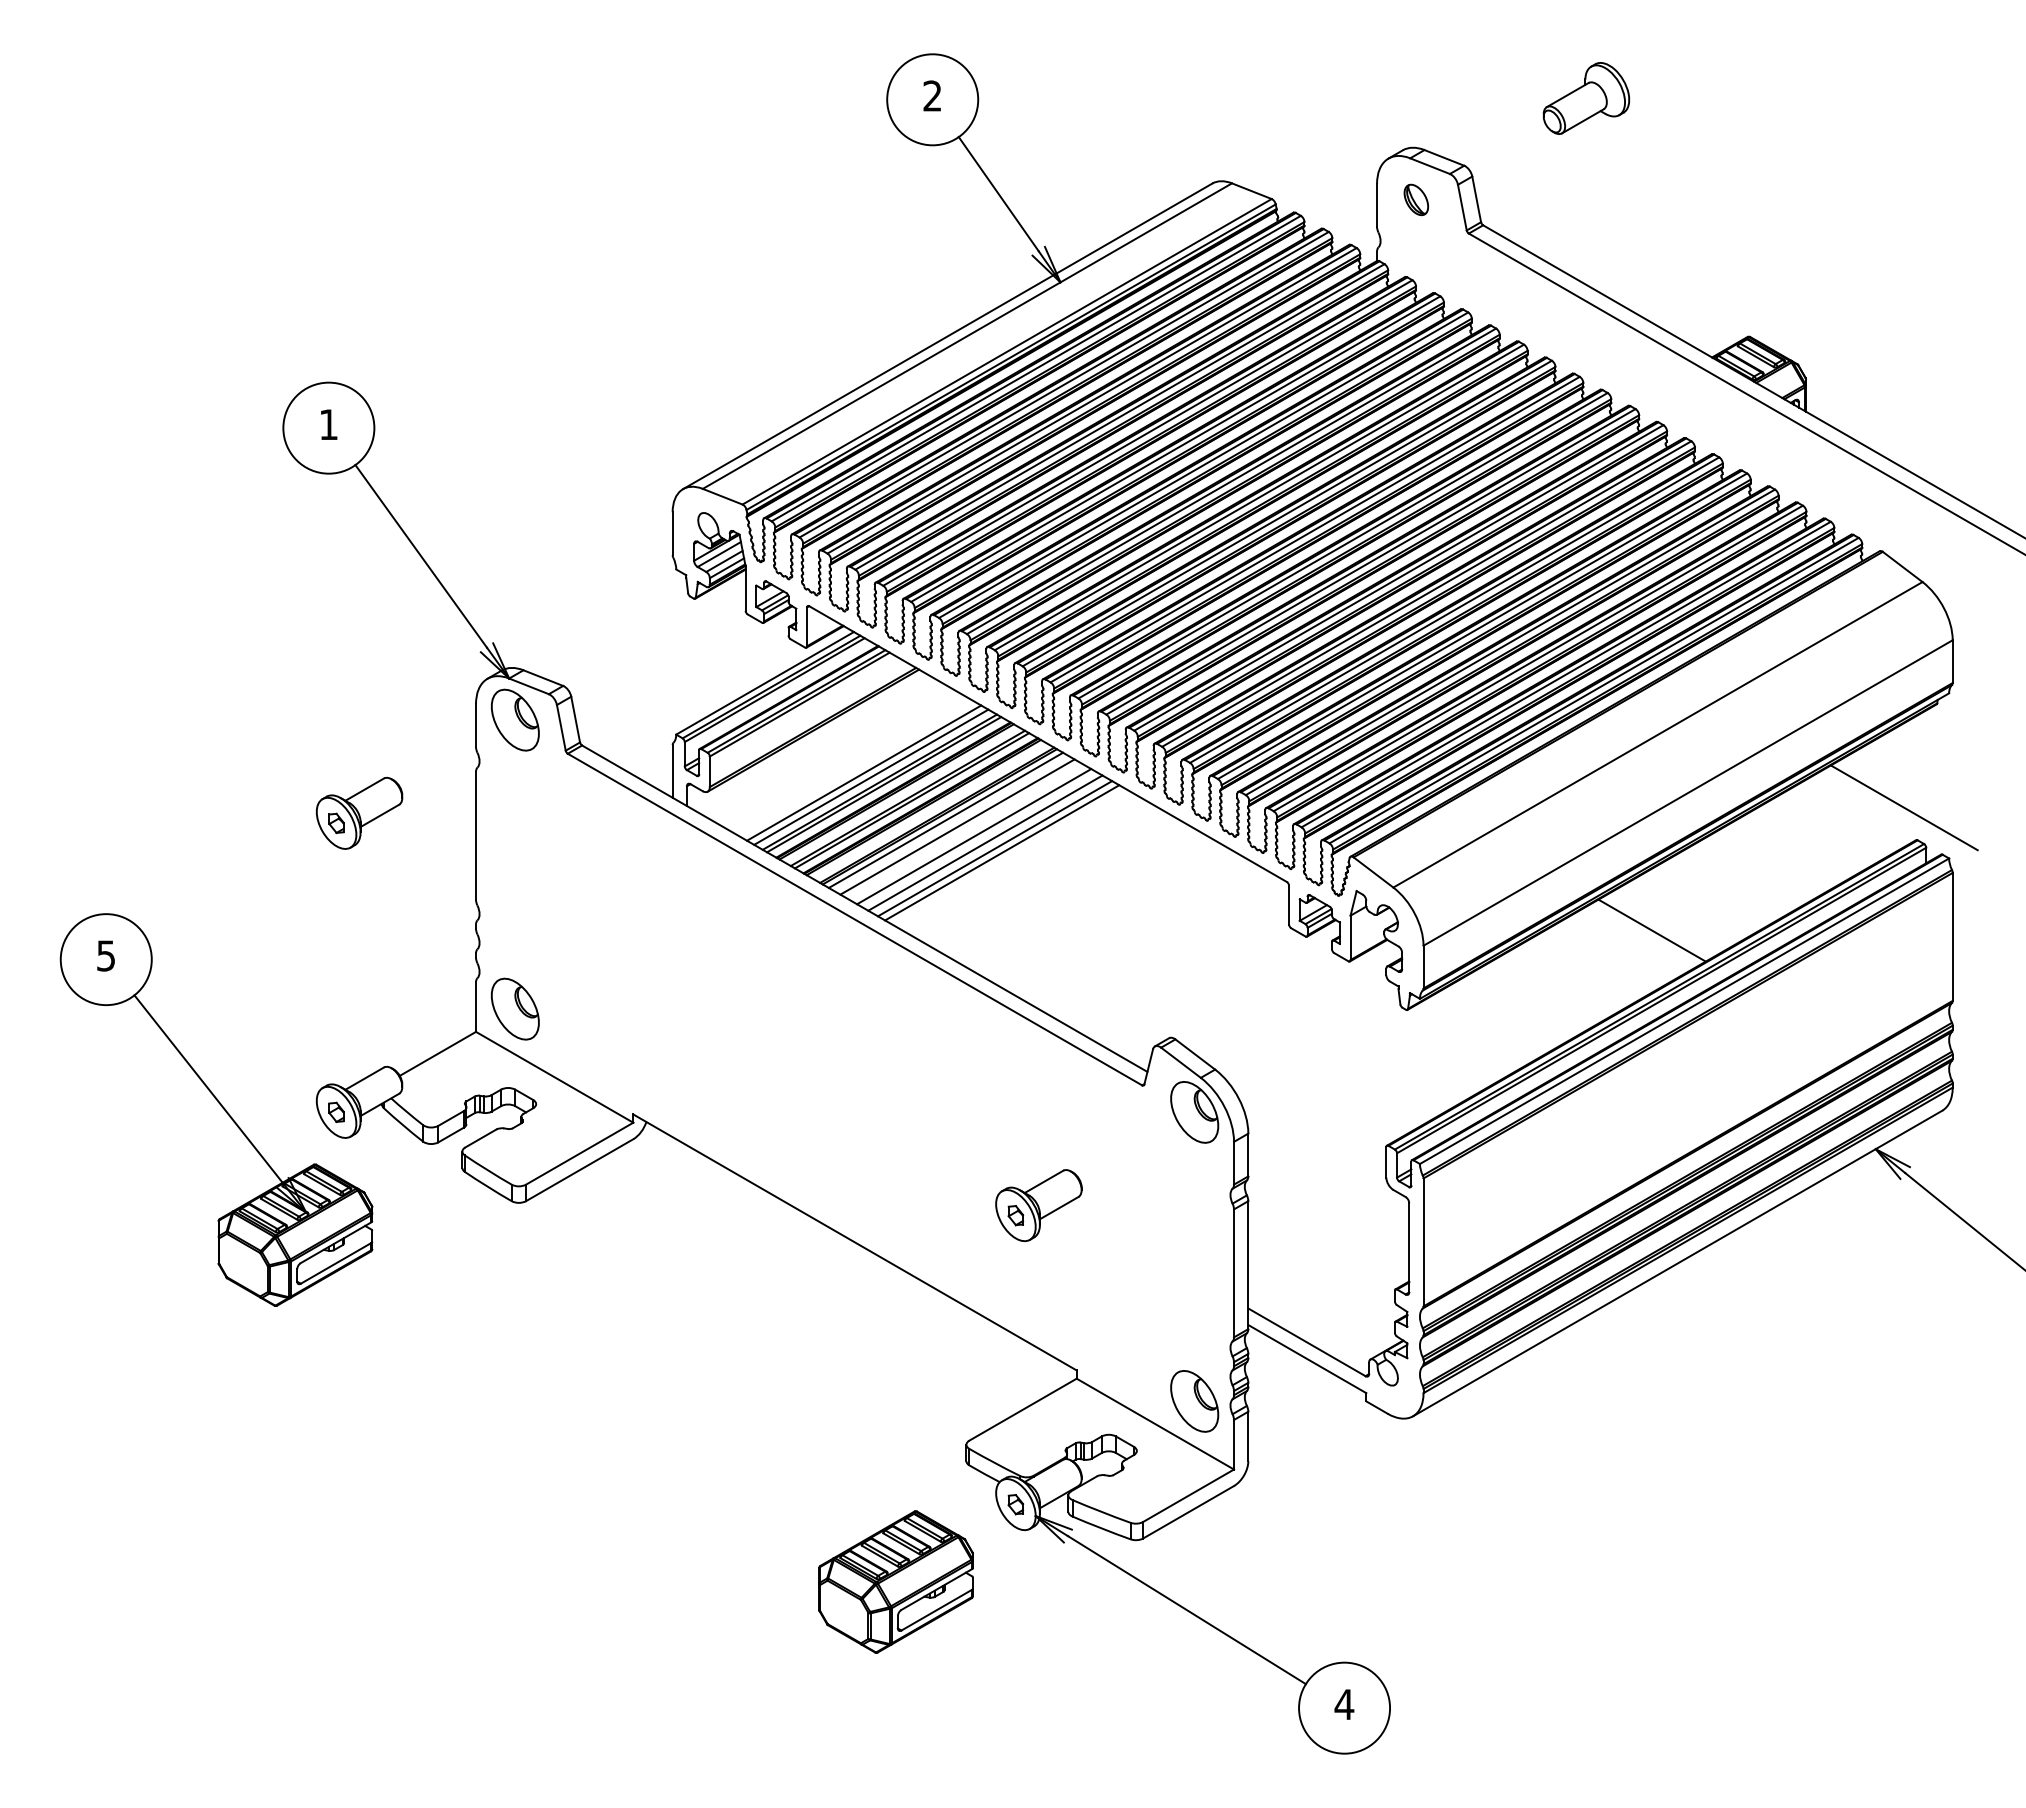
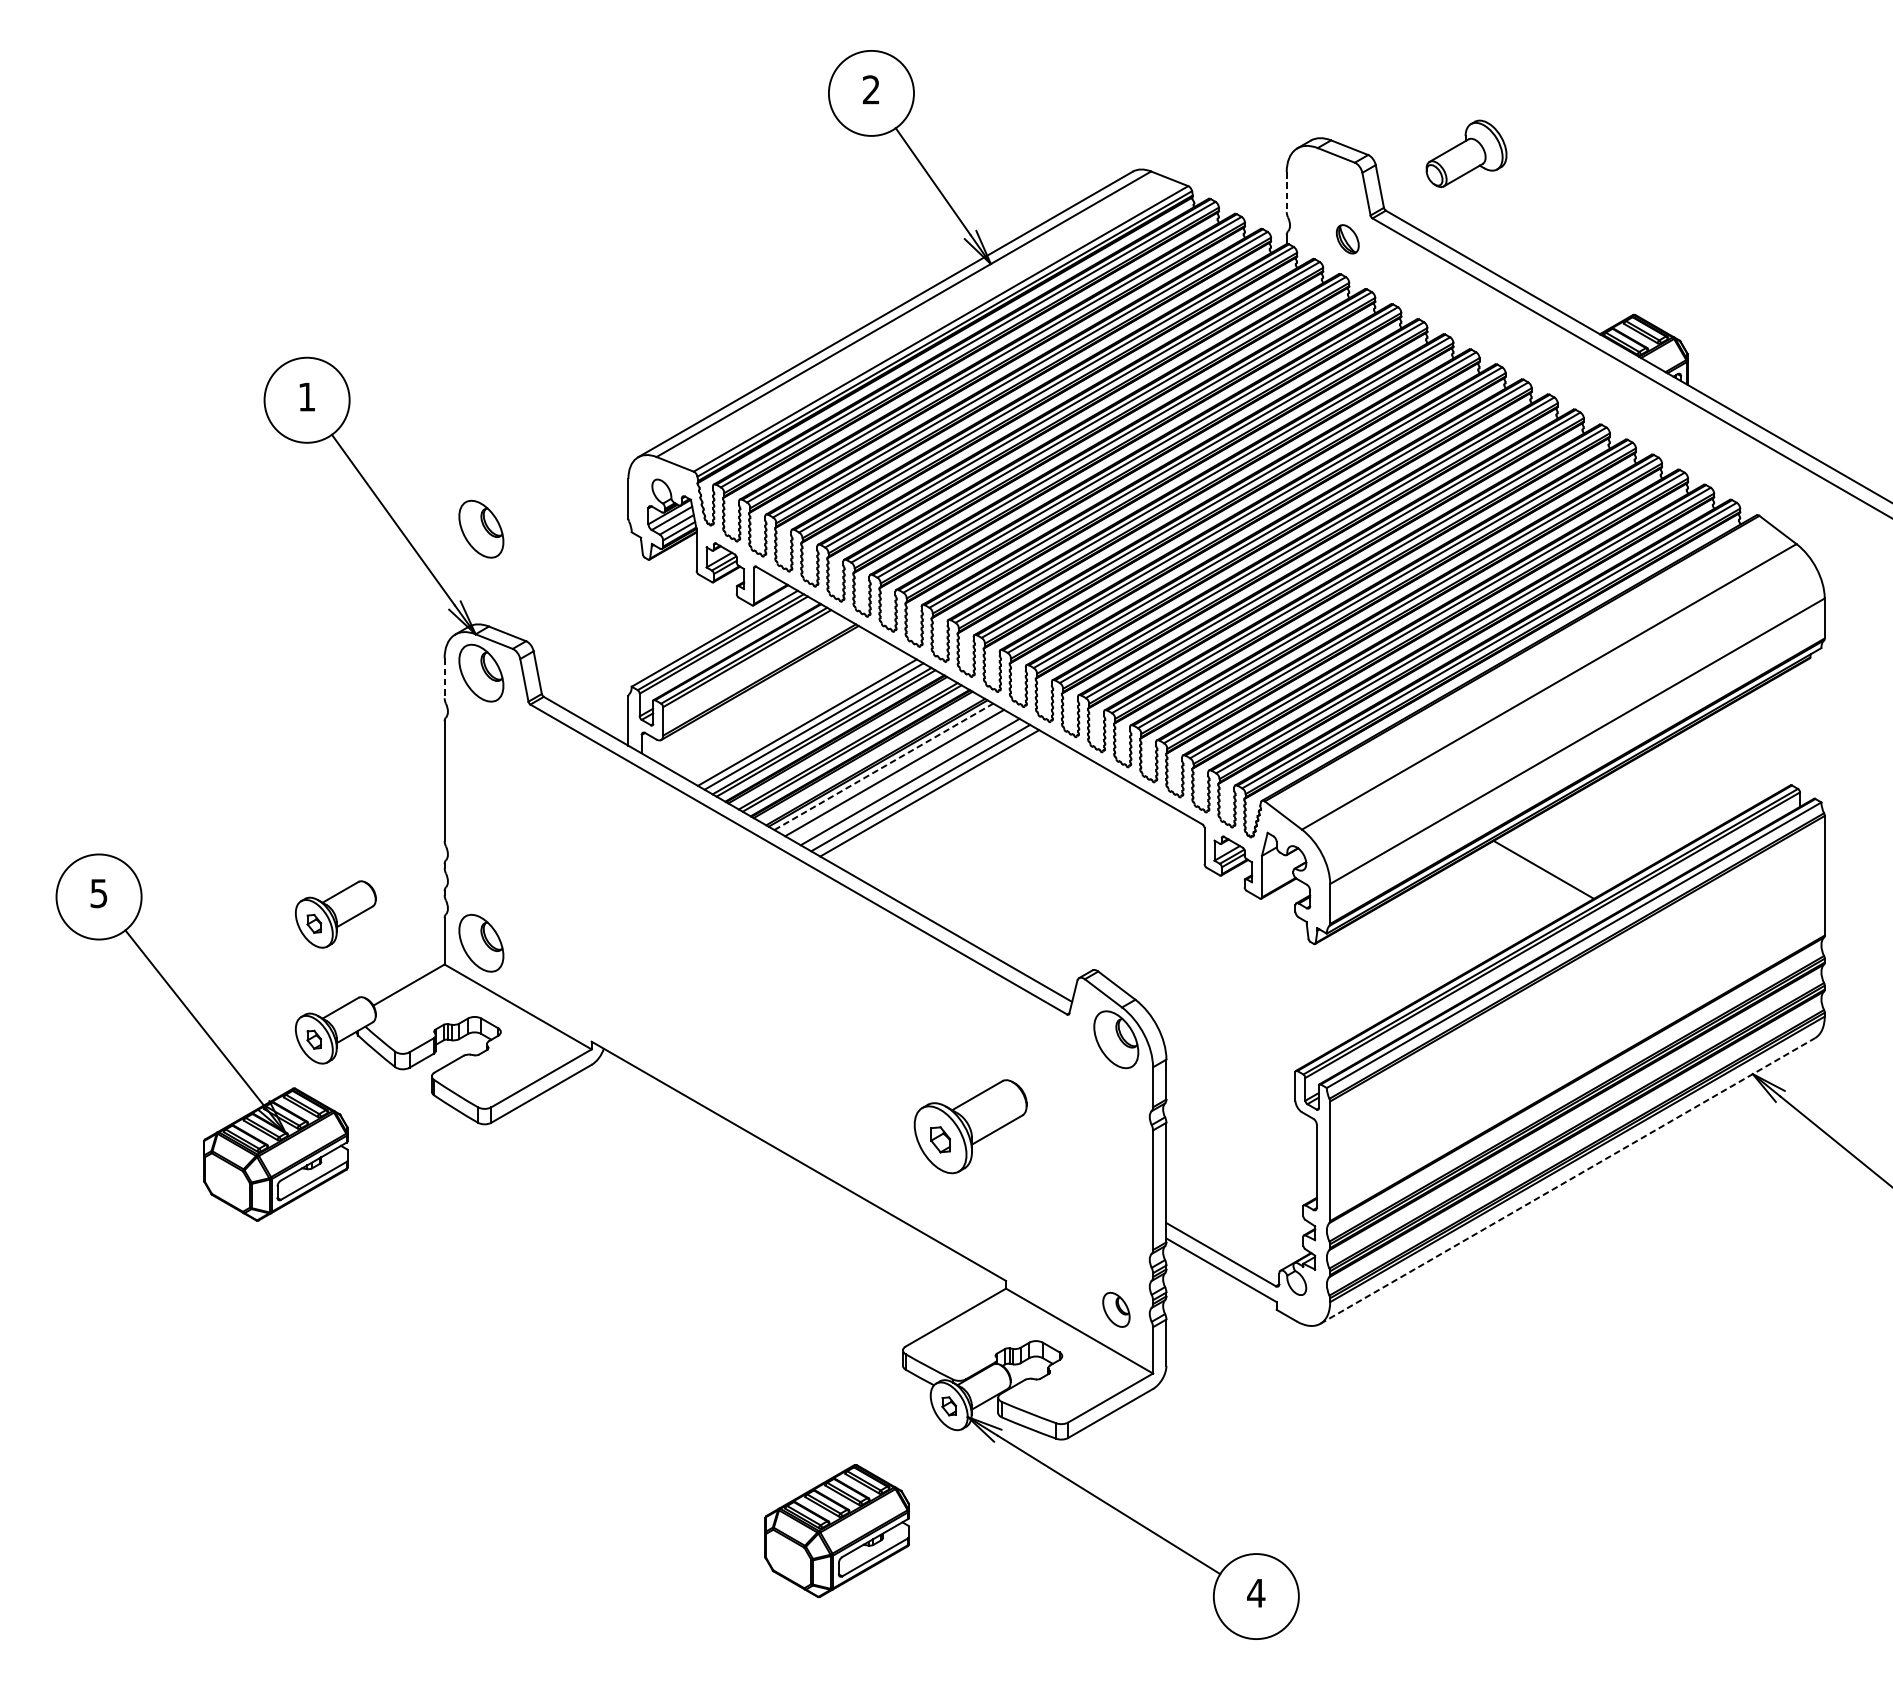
part: (1586, 98) -> (1466, 153), moved
part: (1415, 199) -> (1346, 238), moved
line: (1377, 205) -> (1287, 192), solid -> dashed
part: (514, 565) -> (480, 528), added
line: (476, 726) -> (445, 679), solid -> dashed
line: (1903, 807) -> (1778, 754), removed
part: (359, 812) -> (335, 913), moved
line: (946, 820) -> (884, 766), solid -> dashed
line: (1002, 852) -> (936, 796), removed
part: (1038, 1205) -> (970, 1126), size x1.4
line: (1677, 1263) -> (1567, 1180), solid -> dashed
part: (1194, 1401) -> (1116, 1309), size x0.6
part: (895, 1581) -> (836, 1530), moved

